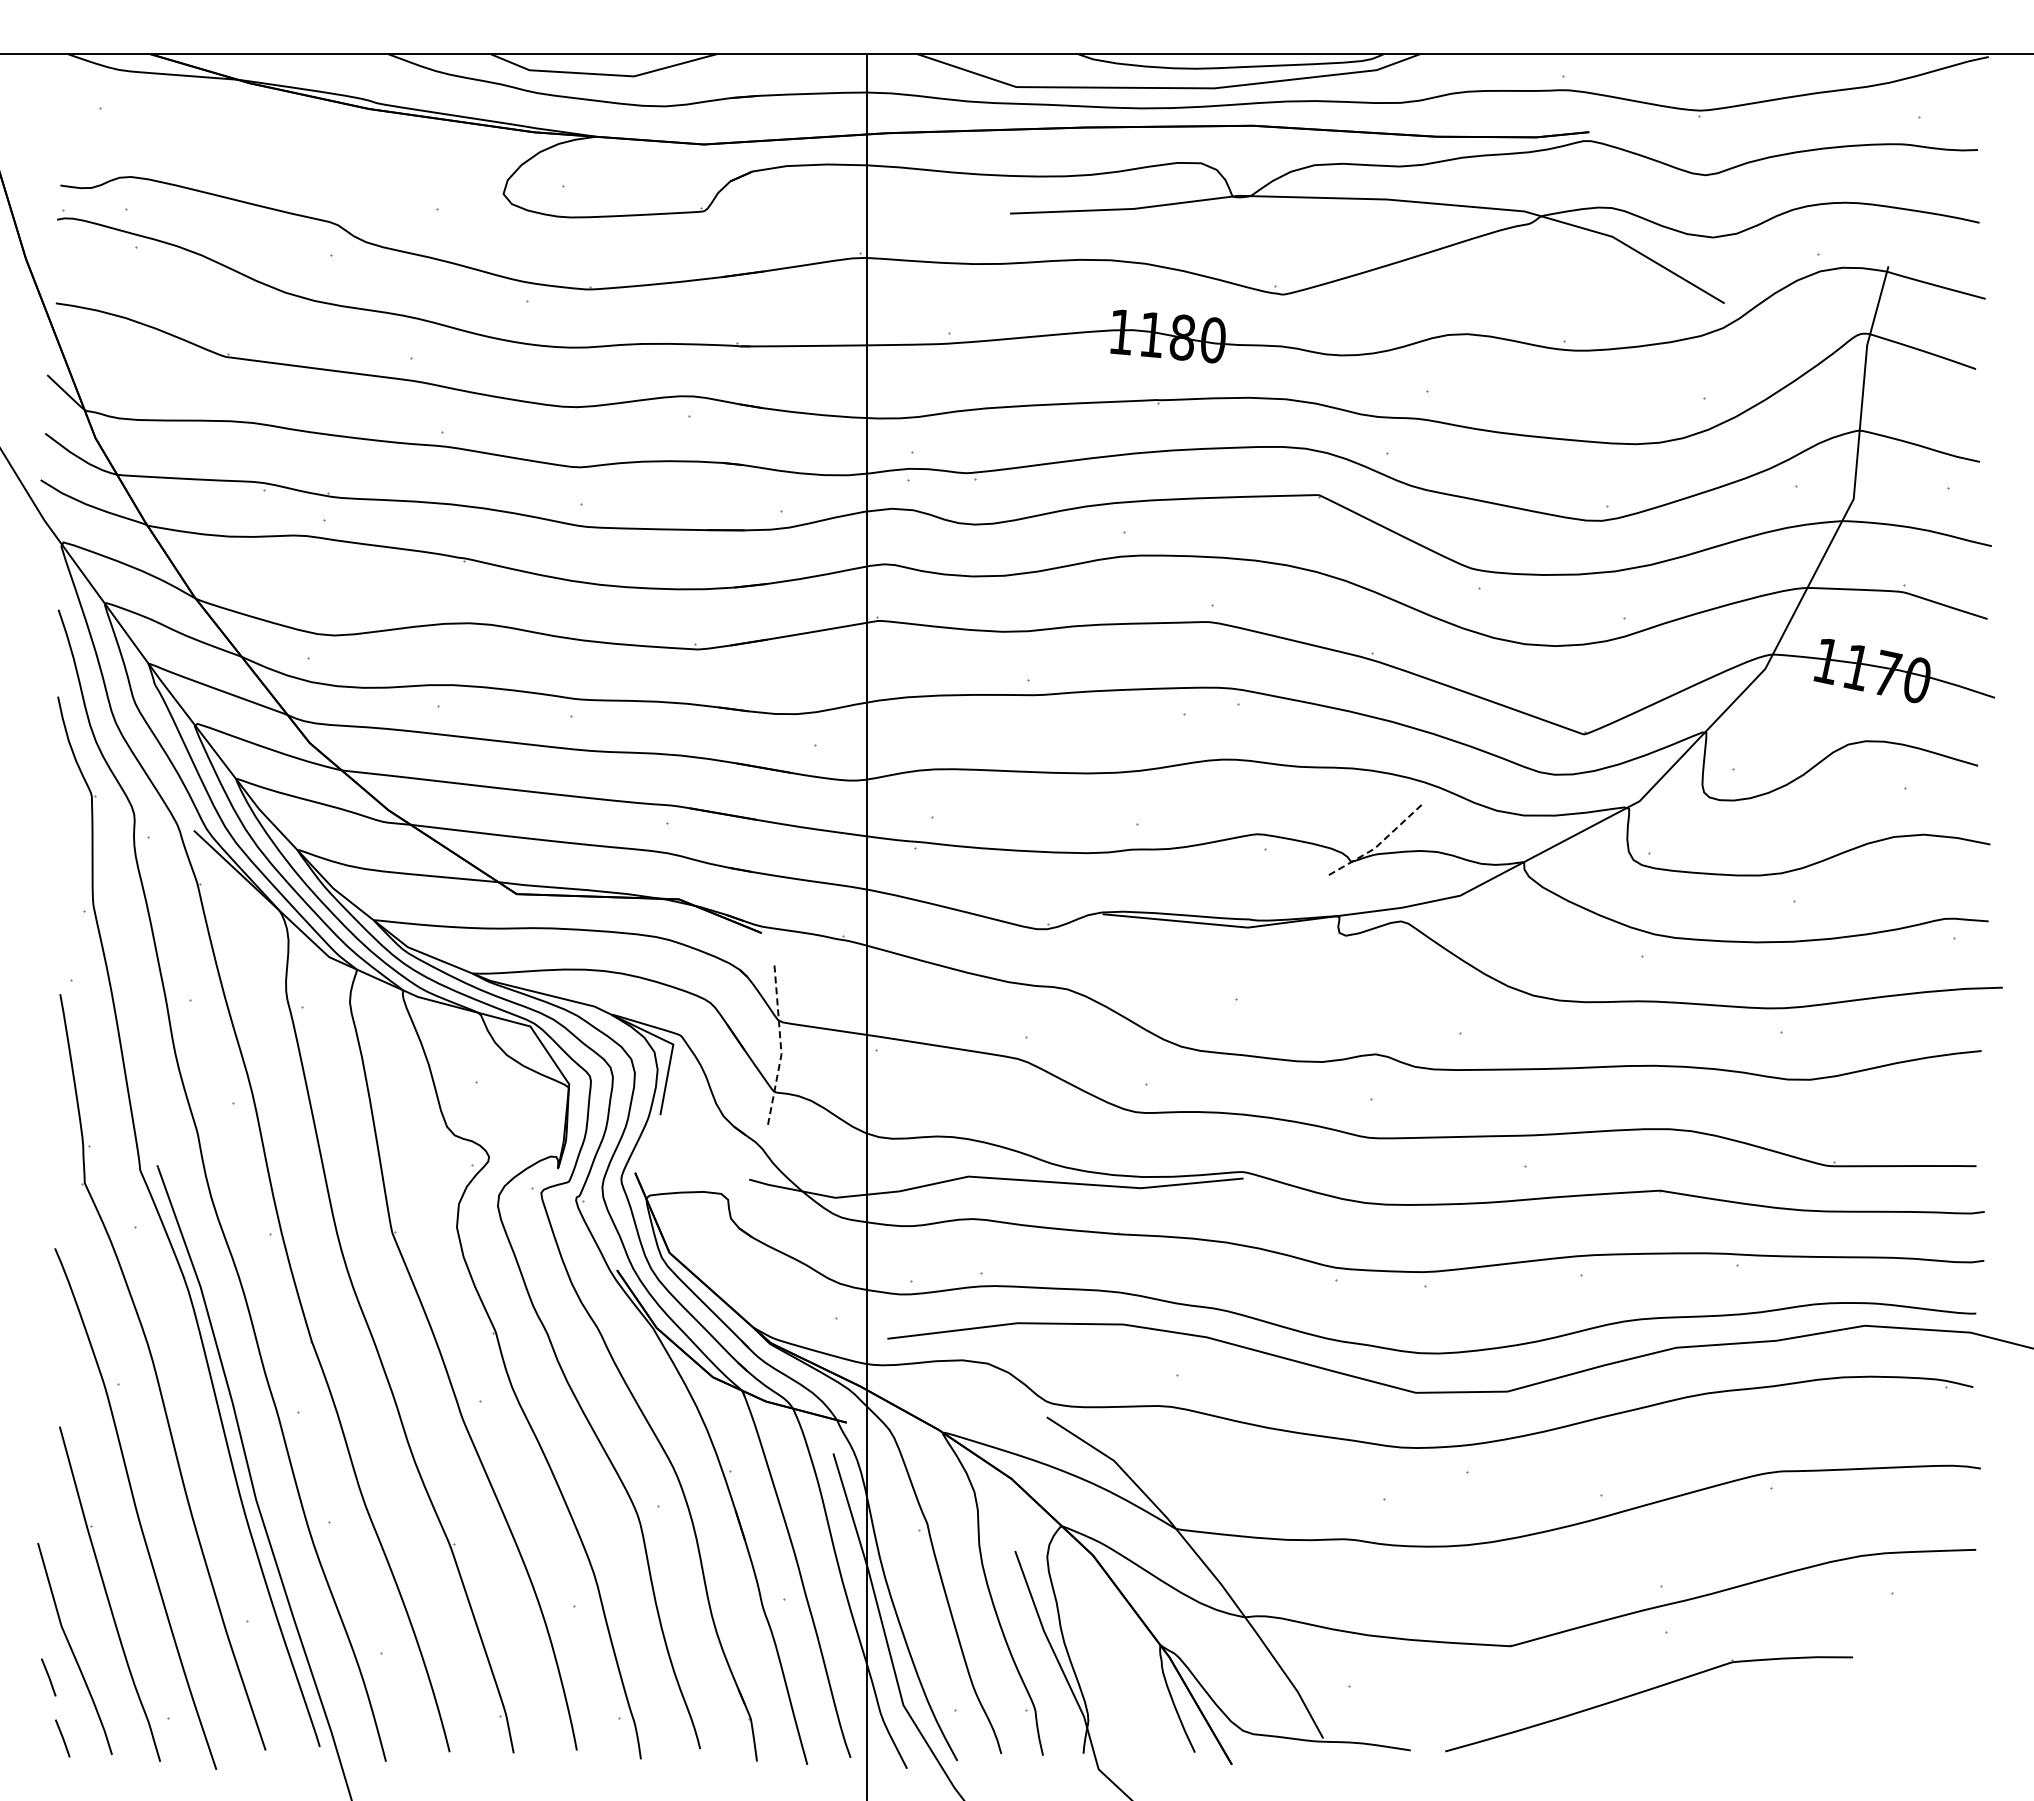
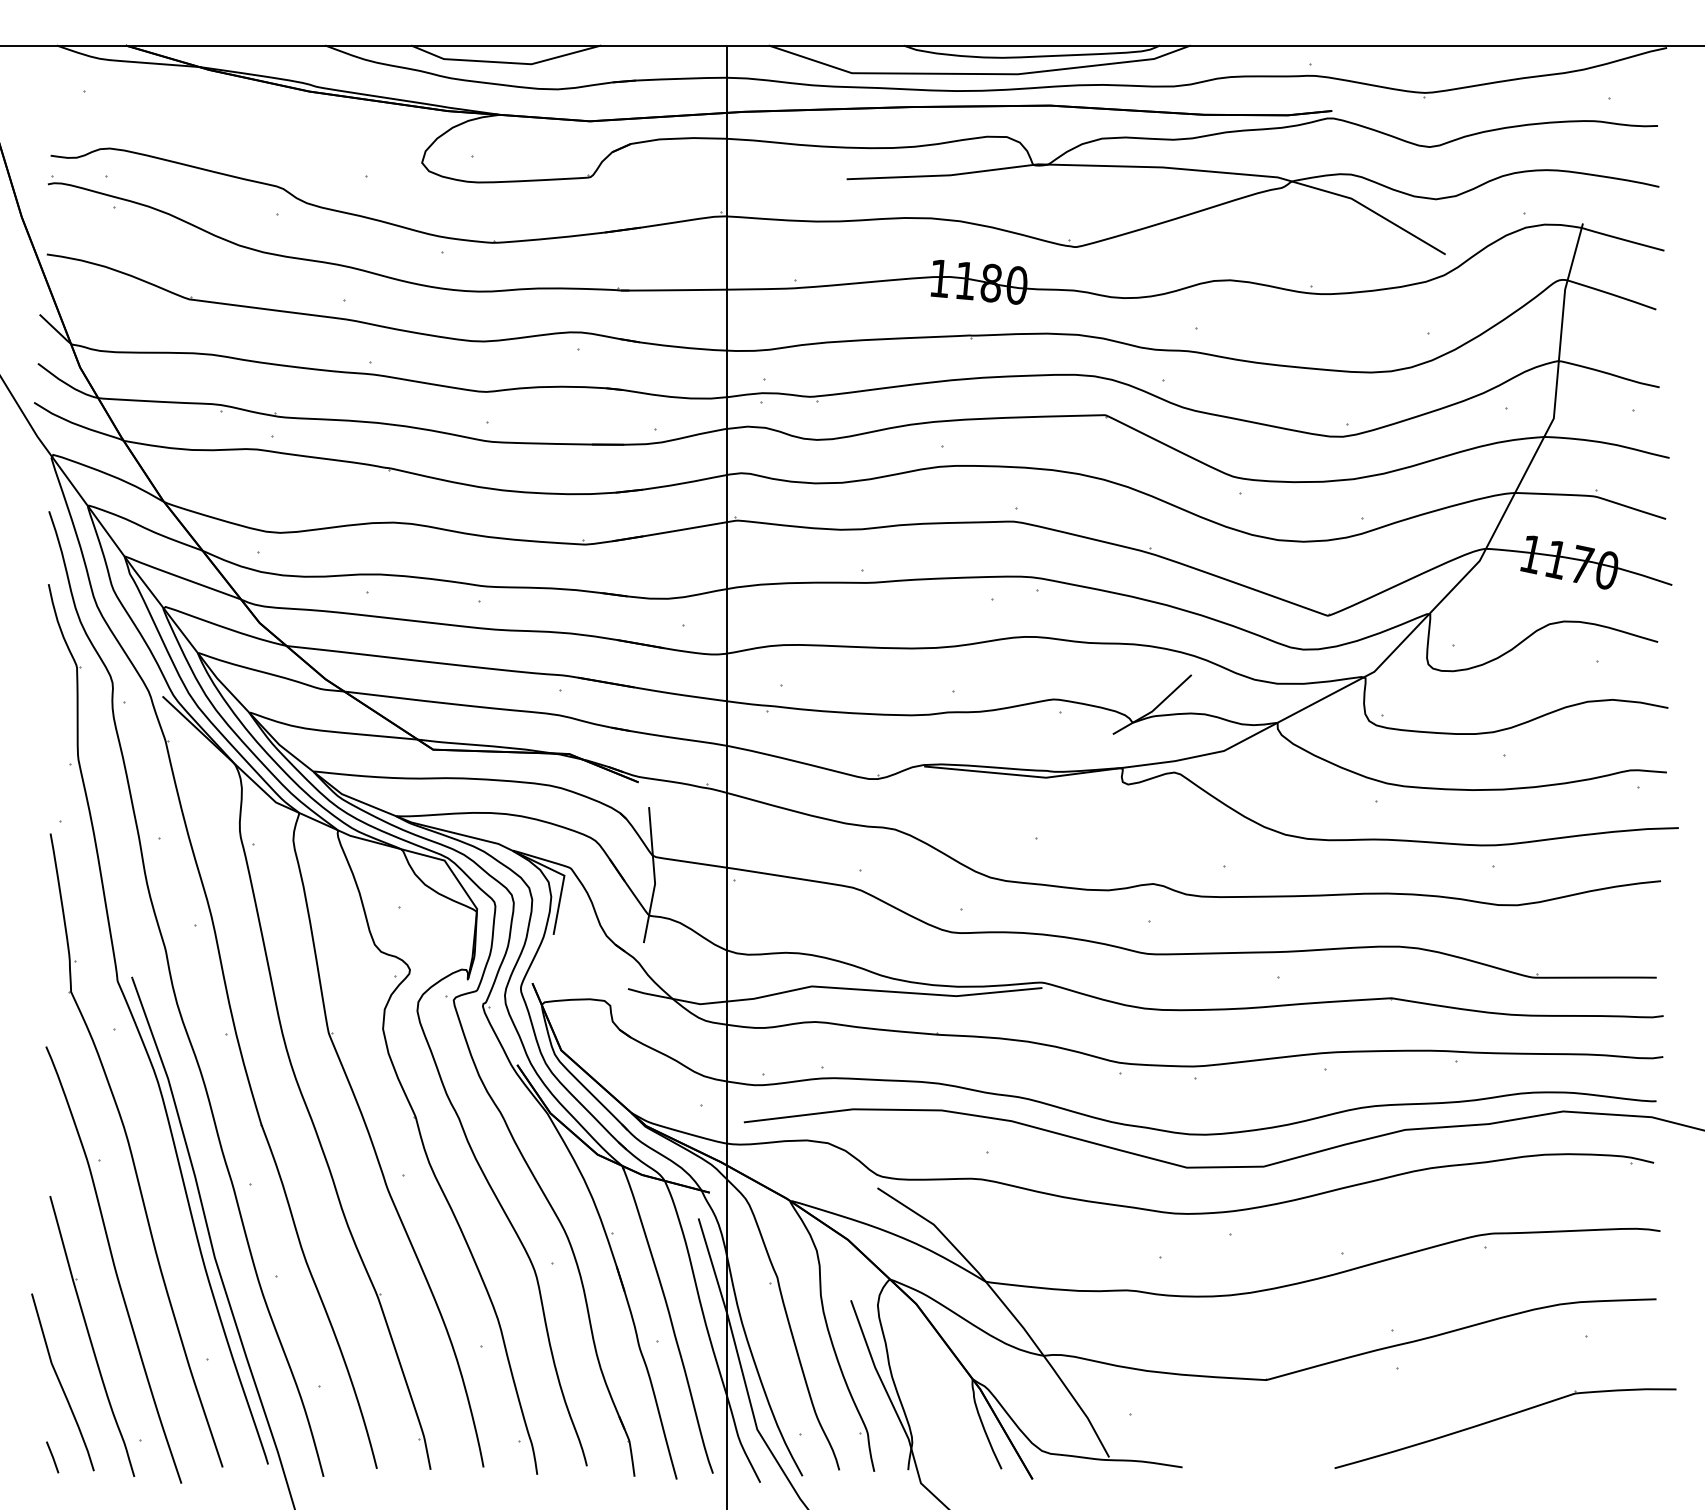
line: (1377, 846) -> (1154, 709), dashed -> solid
line: (780, 1044) -> (654, 875), dashed -> solid
line: (48, 1677) -> (40, 1406), removed
part: (1644, 1692) -> (1501, 1418), moved

